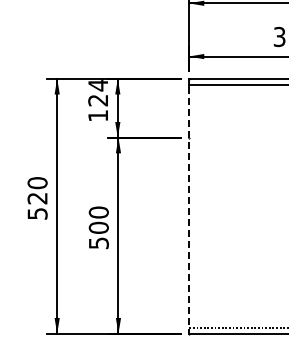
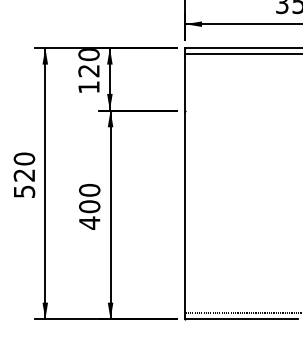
text: (98, 85) -> (89, 55), 124 -> 120
line: (188, 209) -> (185, 187), dashed -> solid
text: (98, 243) -> (89, 223), 500 -> 400

